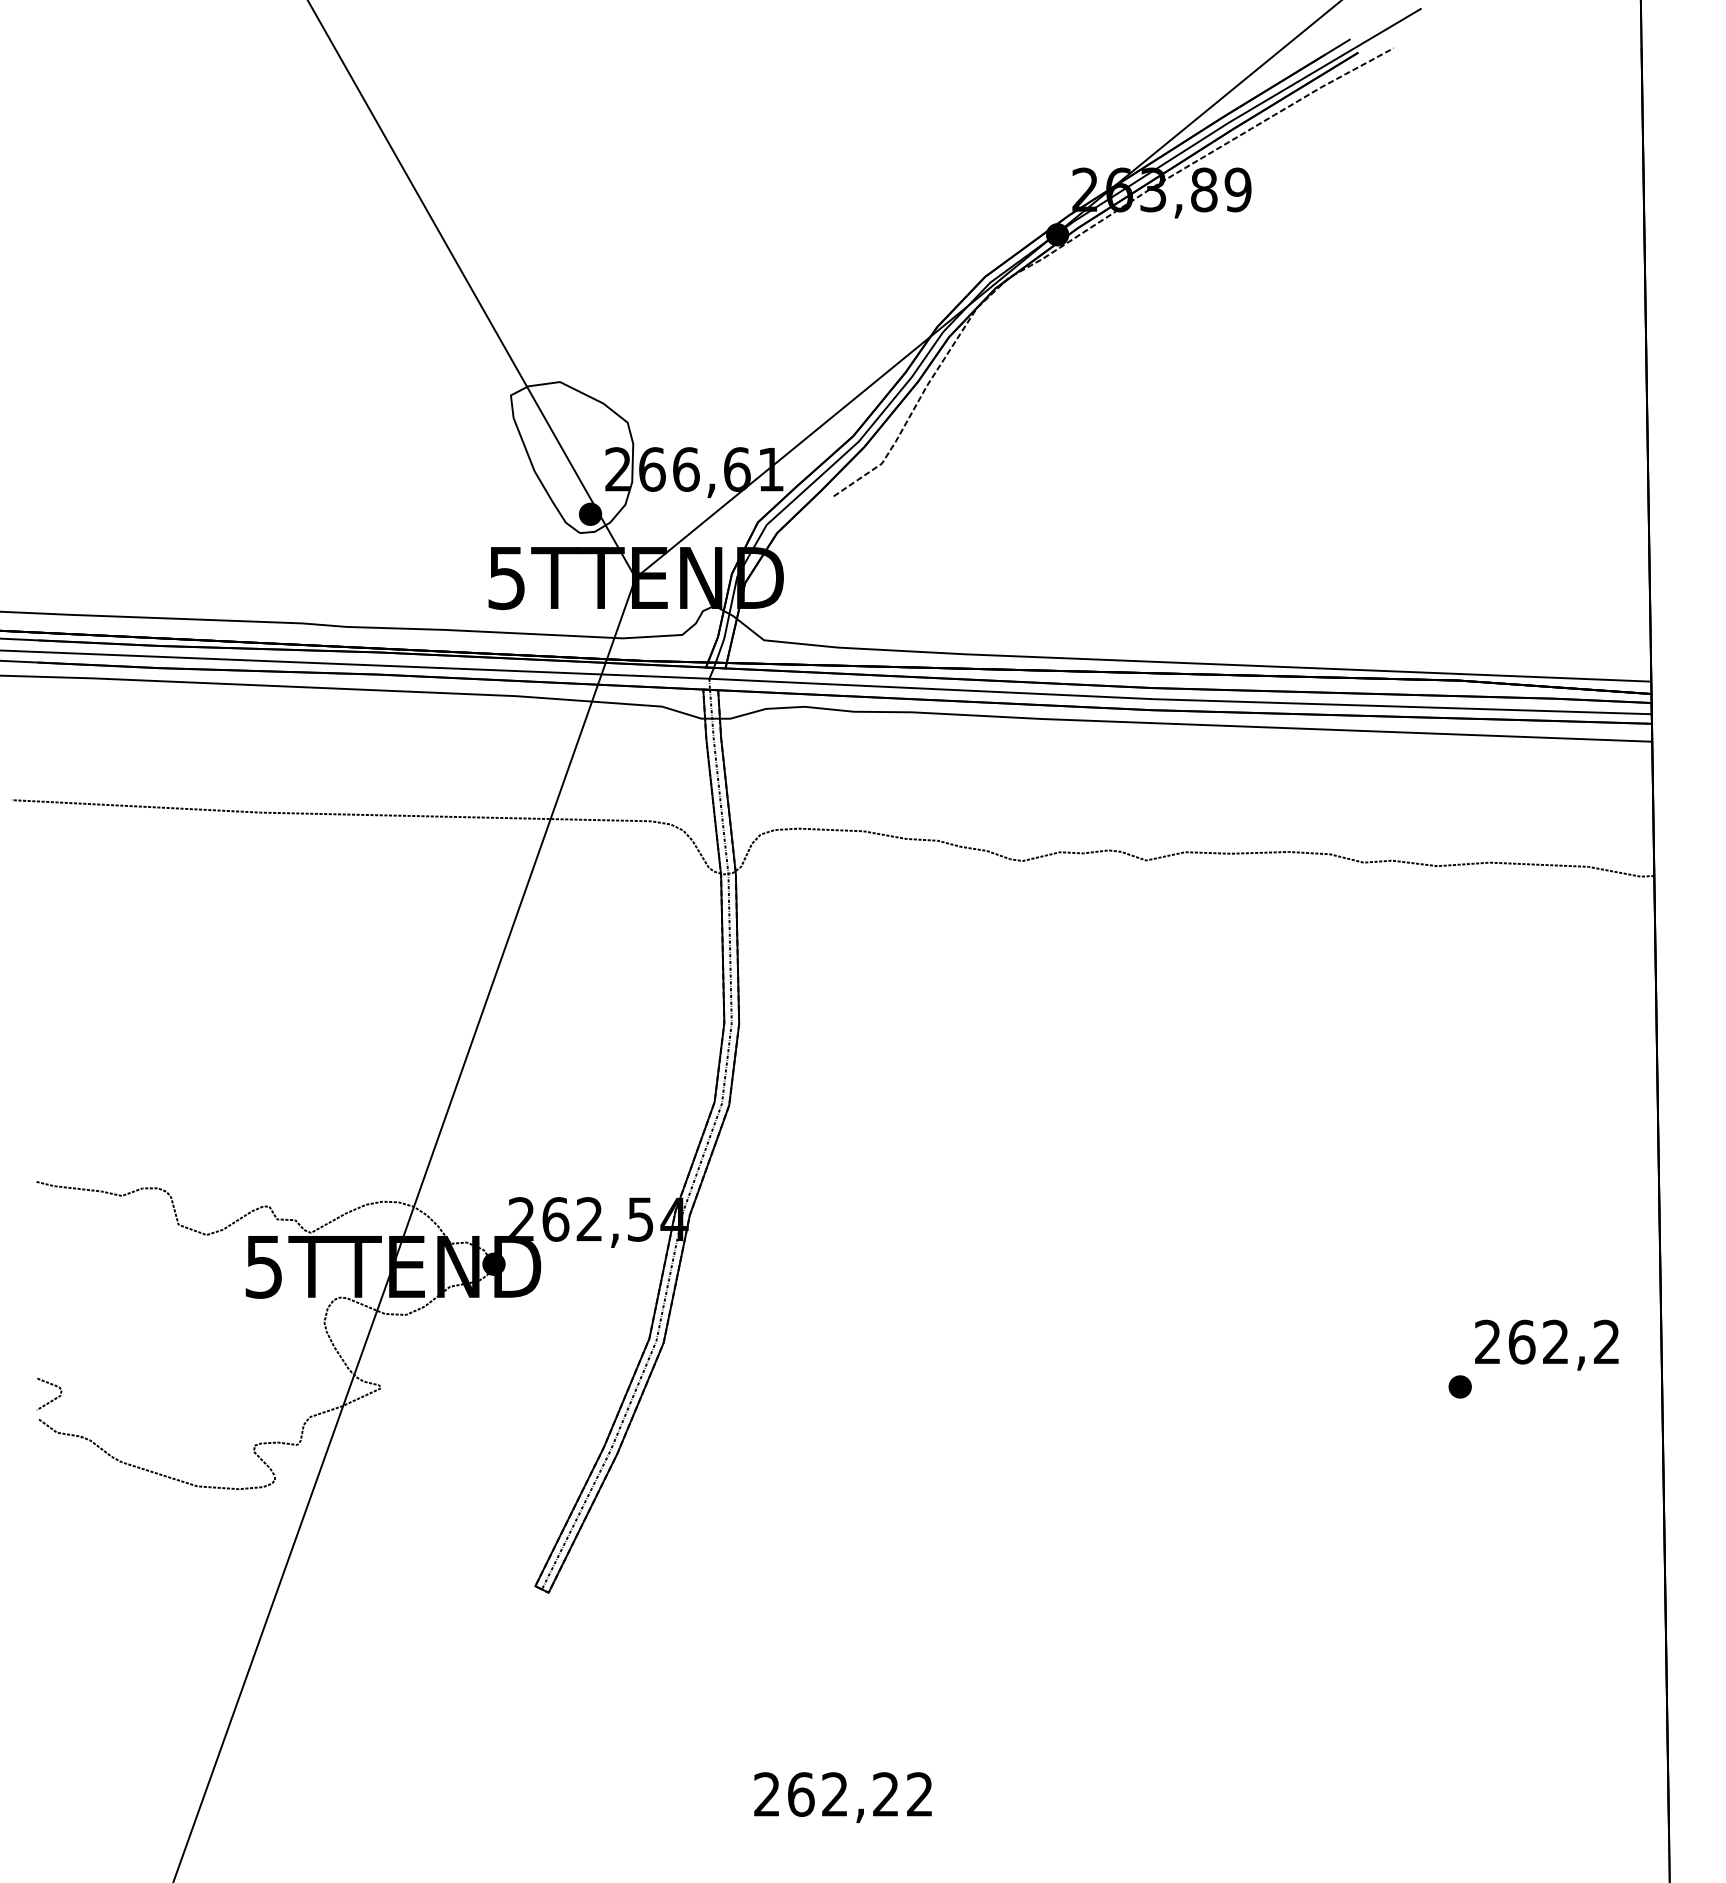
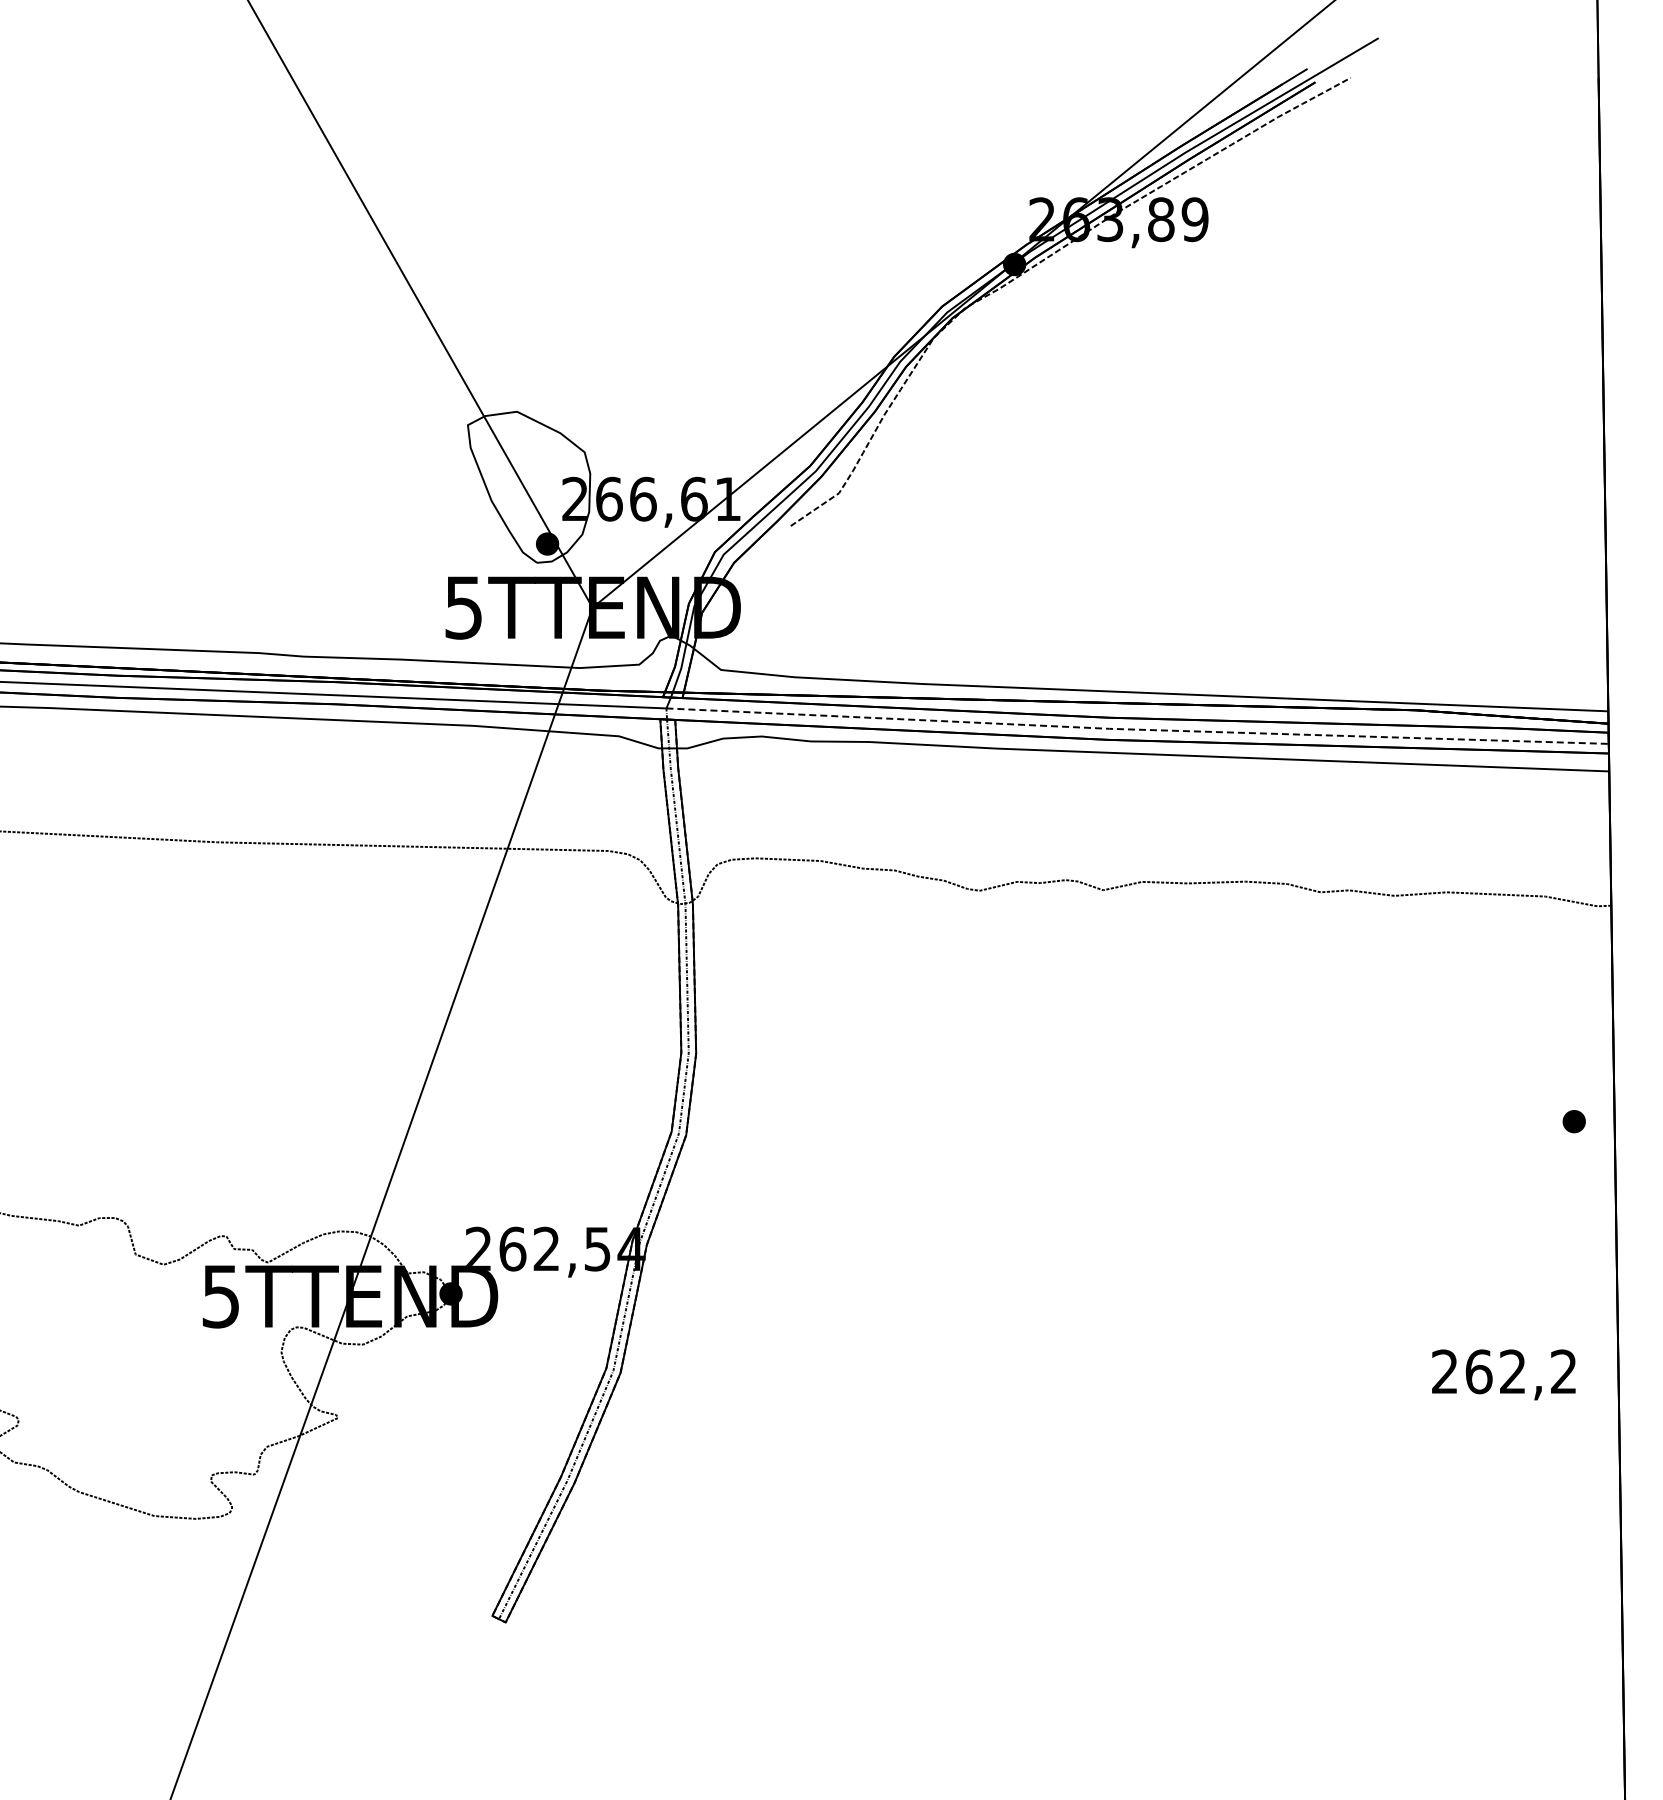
line: (1180, 699) -> (1137, 729), solid -> dashed
part: (1459, 1386) -> (1573, 1121), moved

